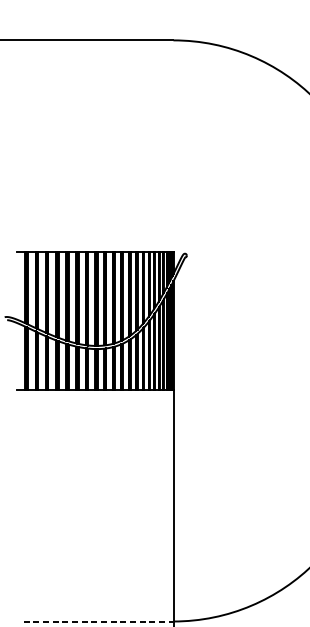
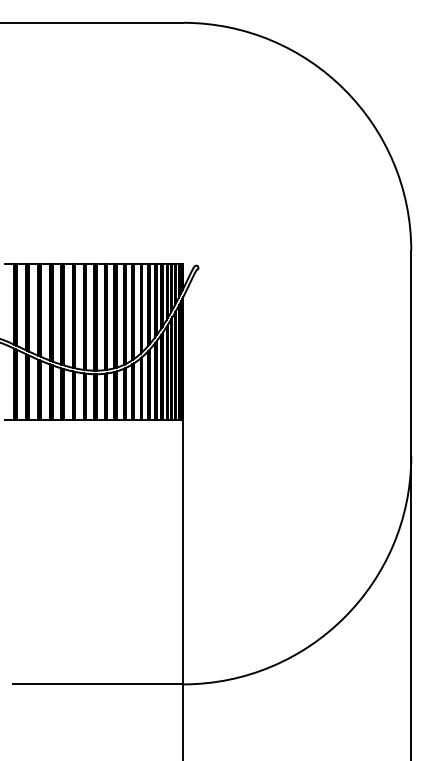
line: (99, 621) -> (98, 684), dashed -> solid

